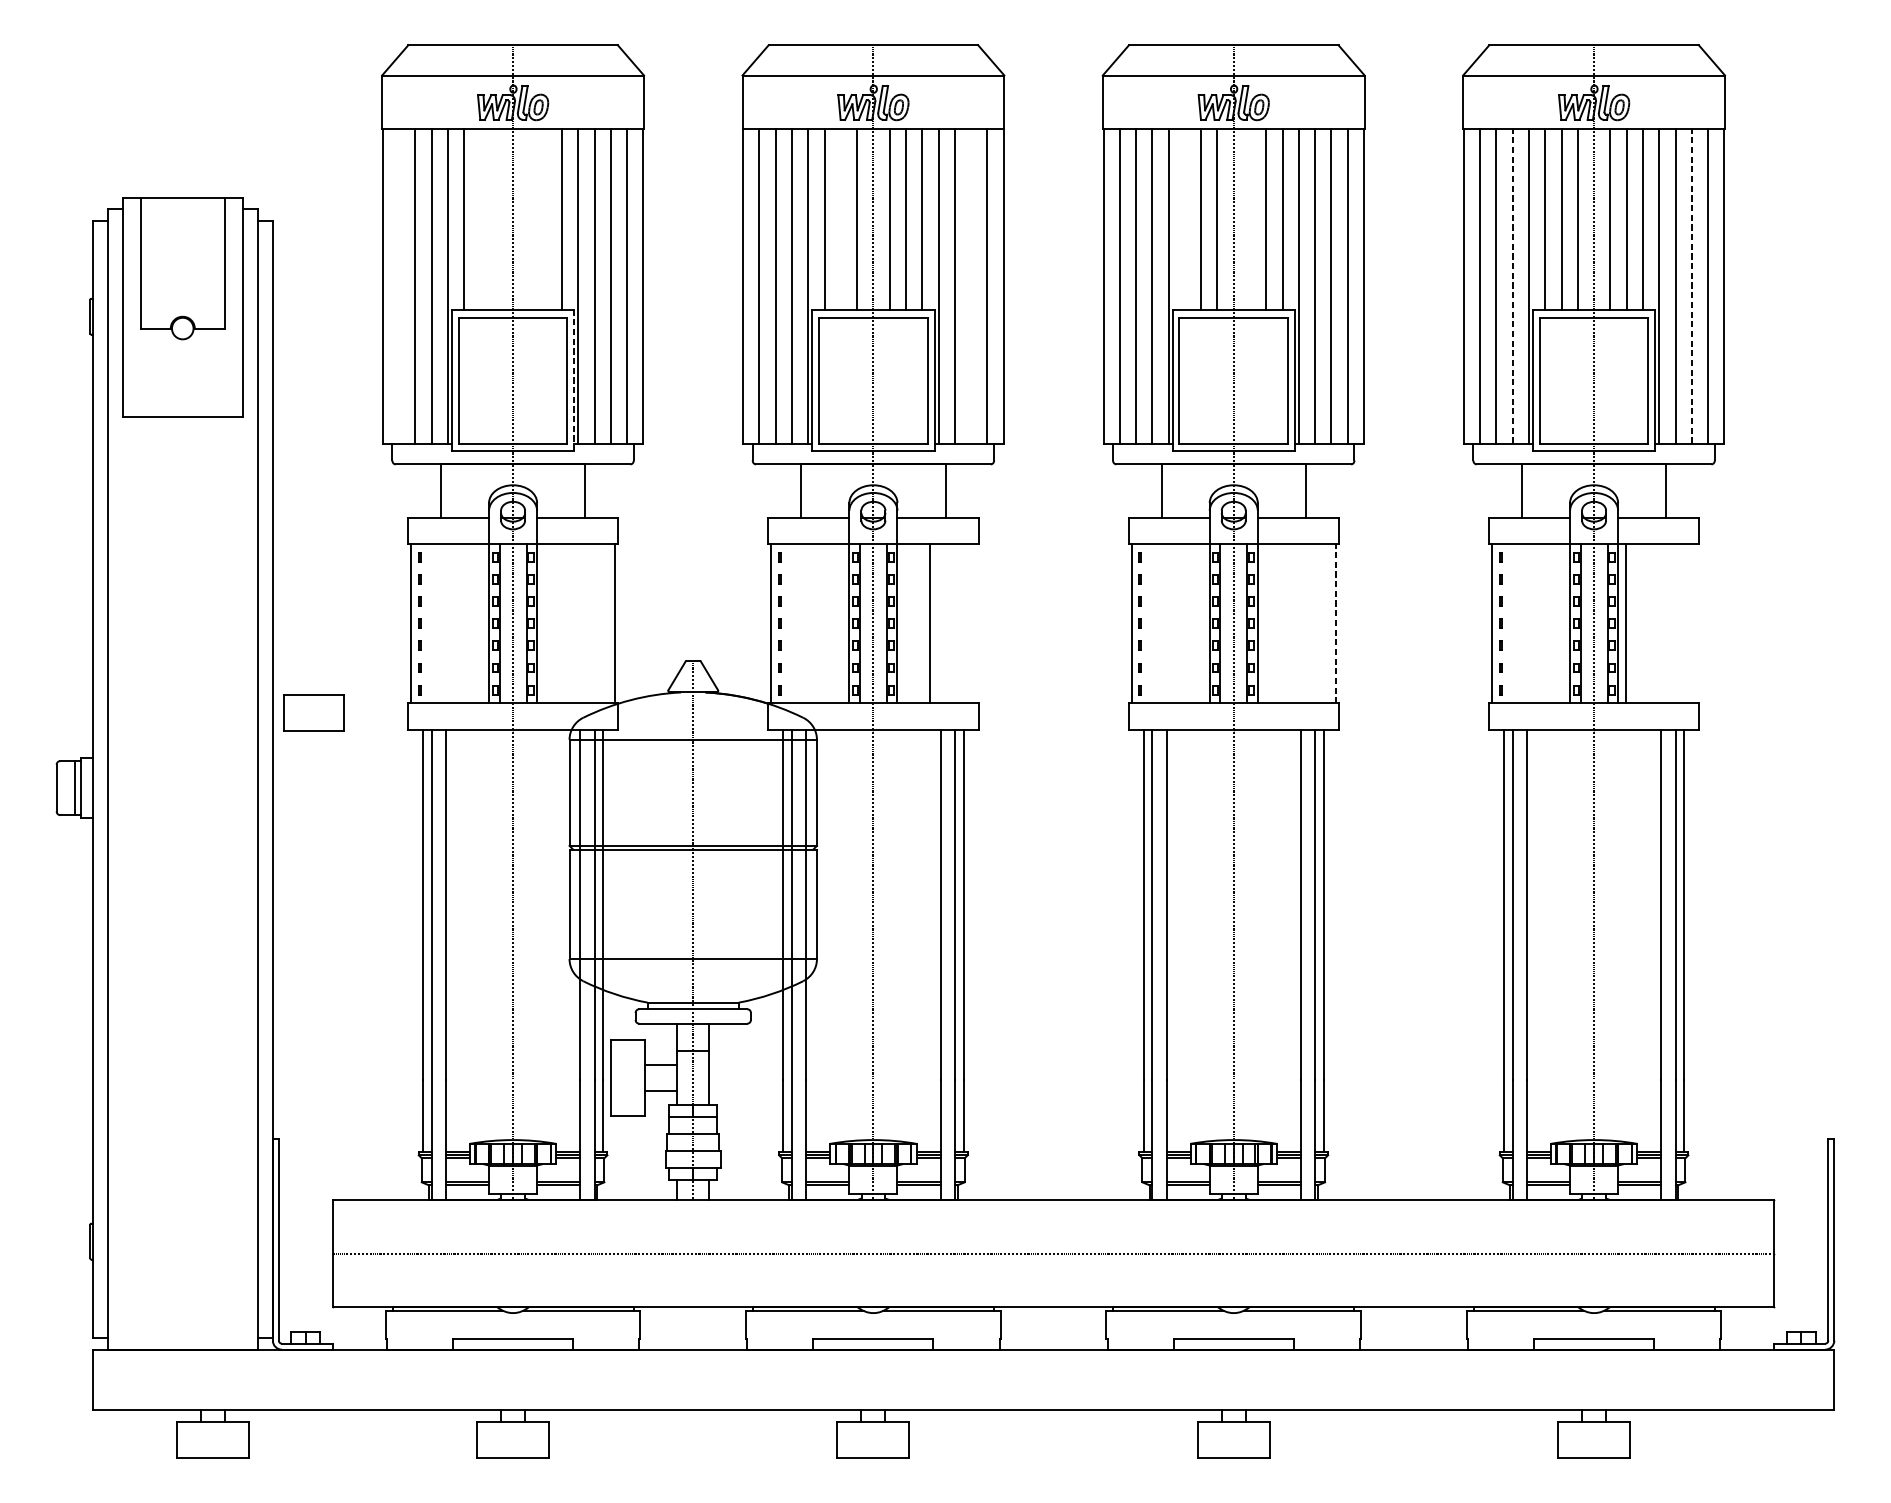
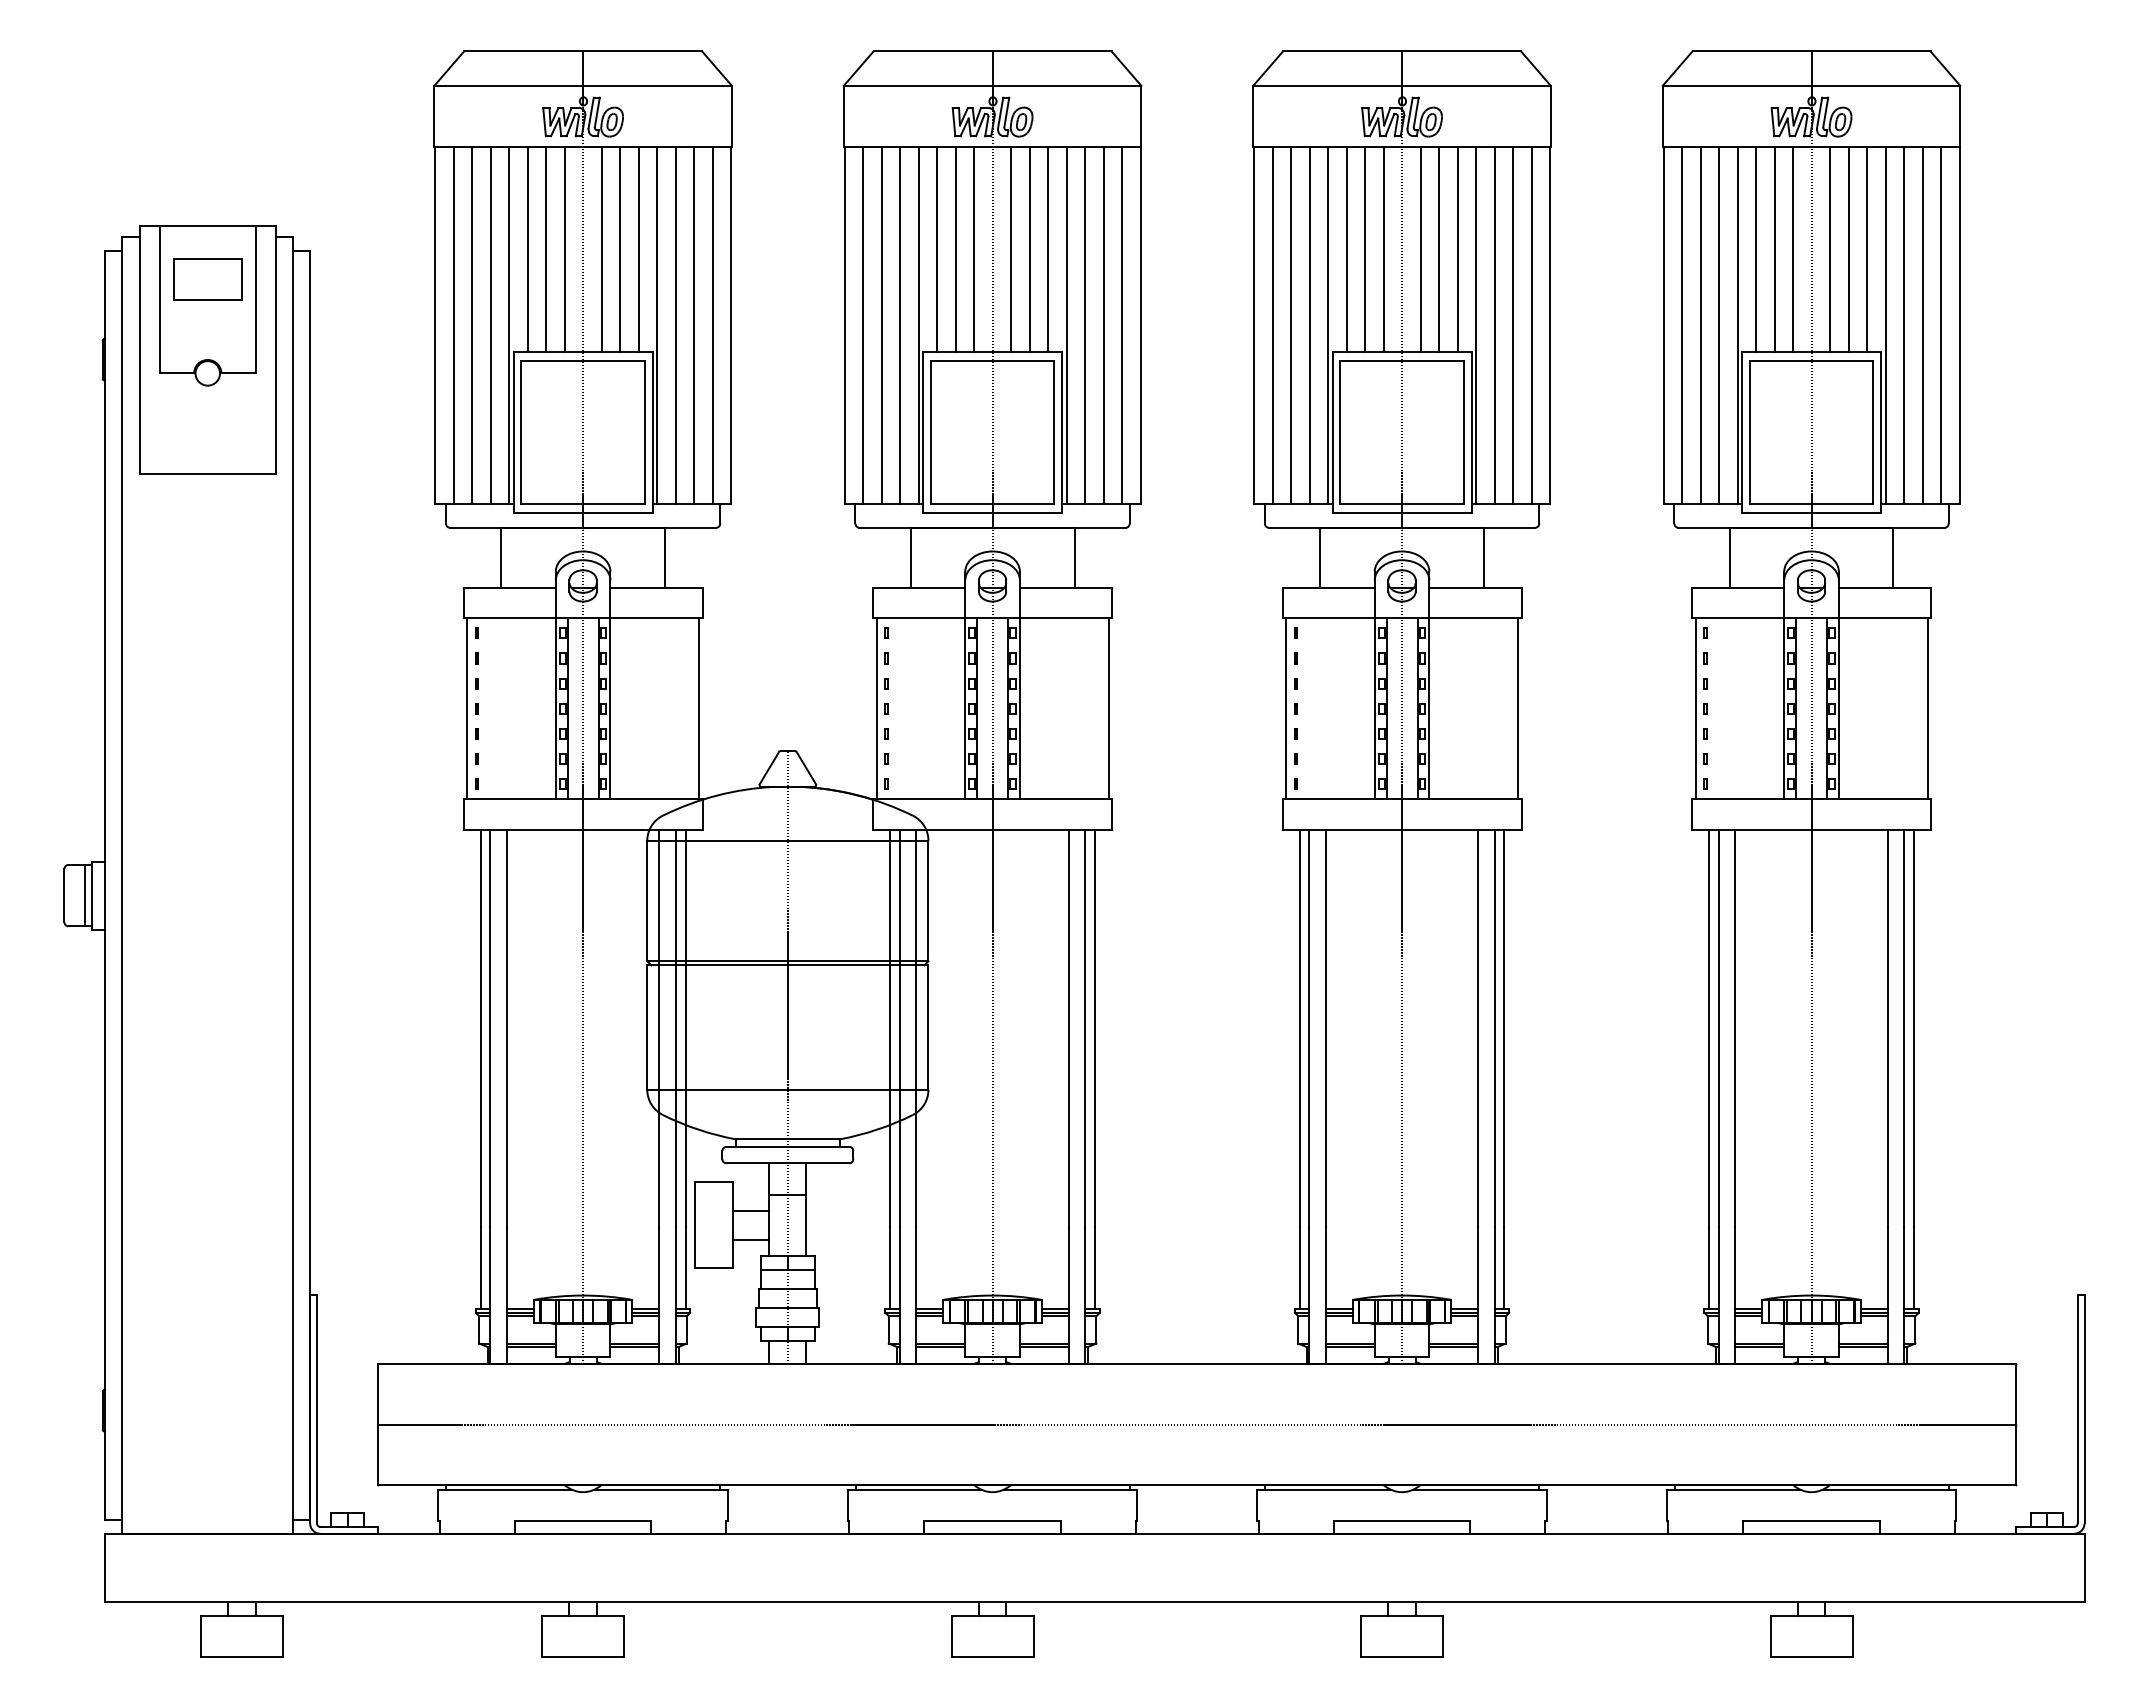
line: (480, 219) -> (546, 249), added
line: (496, 219) -> (564, 249), added
line: (529, 219) -> (601, 249), added
line: (545, 219) -> (620, 249), added
line: (840, 219) -> (955, 249), added
line: (1184, 219) -> (1346, 249), added
line: (1249, 219) -> (1420, 249), added
line: (399, 286) -> (453, 325), added
line: (971, 286) -> (1103, 325), added
line: (1513, 286) -> (1719, 325), dashed -> solid
line: (1691, 286) -> (1922, 325), dashed -> solid
line: (574, 380) -> (652, 432), dashed -> solid
line: (929, 623) -> (1108, 708), moved
line: (1336, 623) -> (1518, 708), dashed -> solid
line: (1625, 623) -> (1927, 708), moved
part: (313, 713) -> (207, 279), moved

